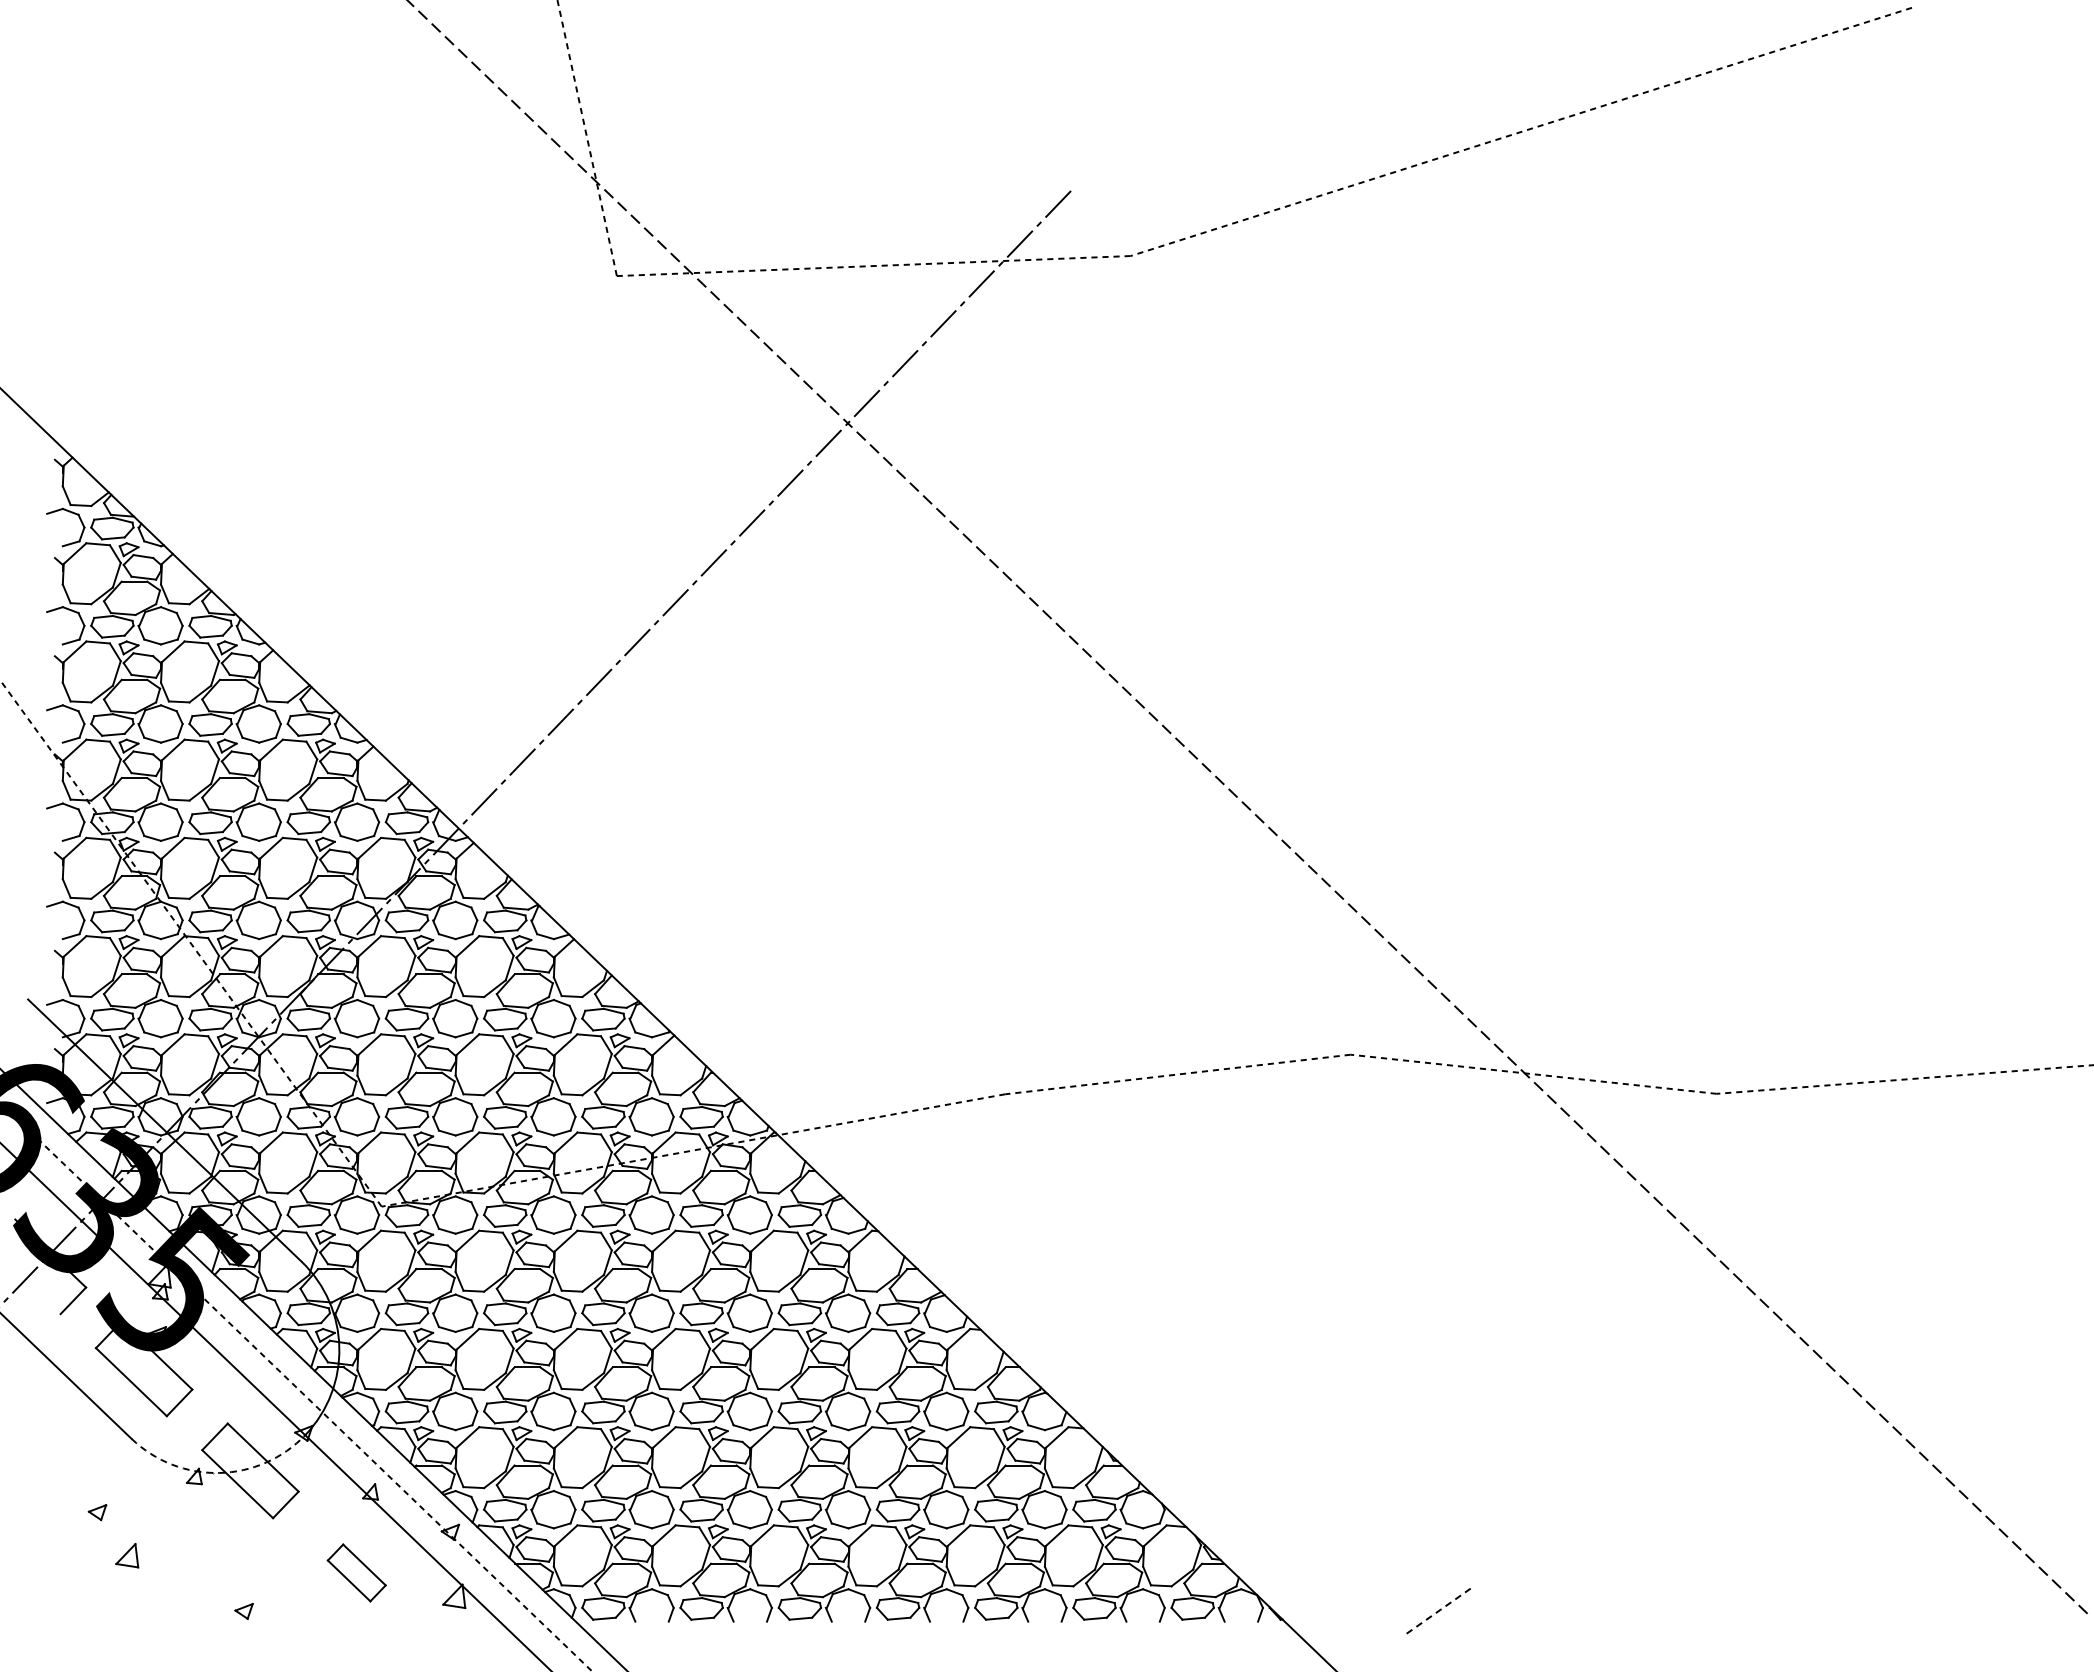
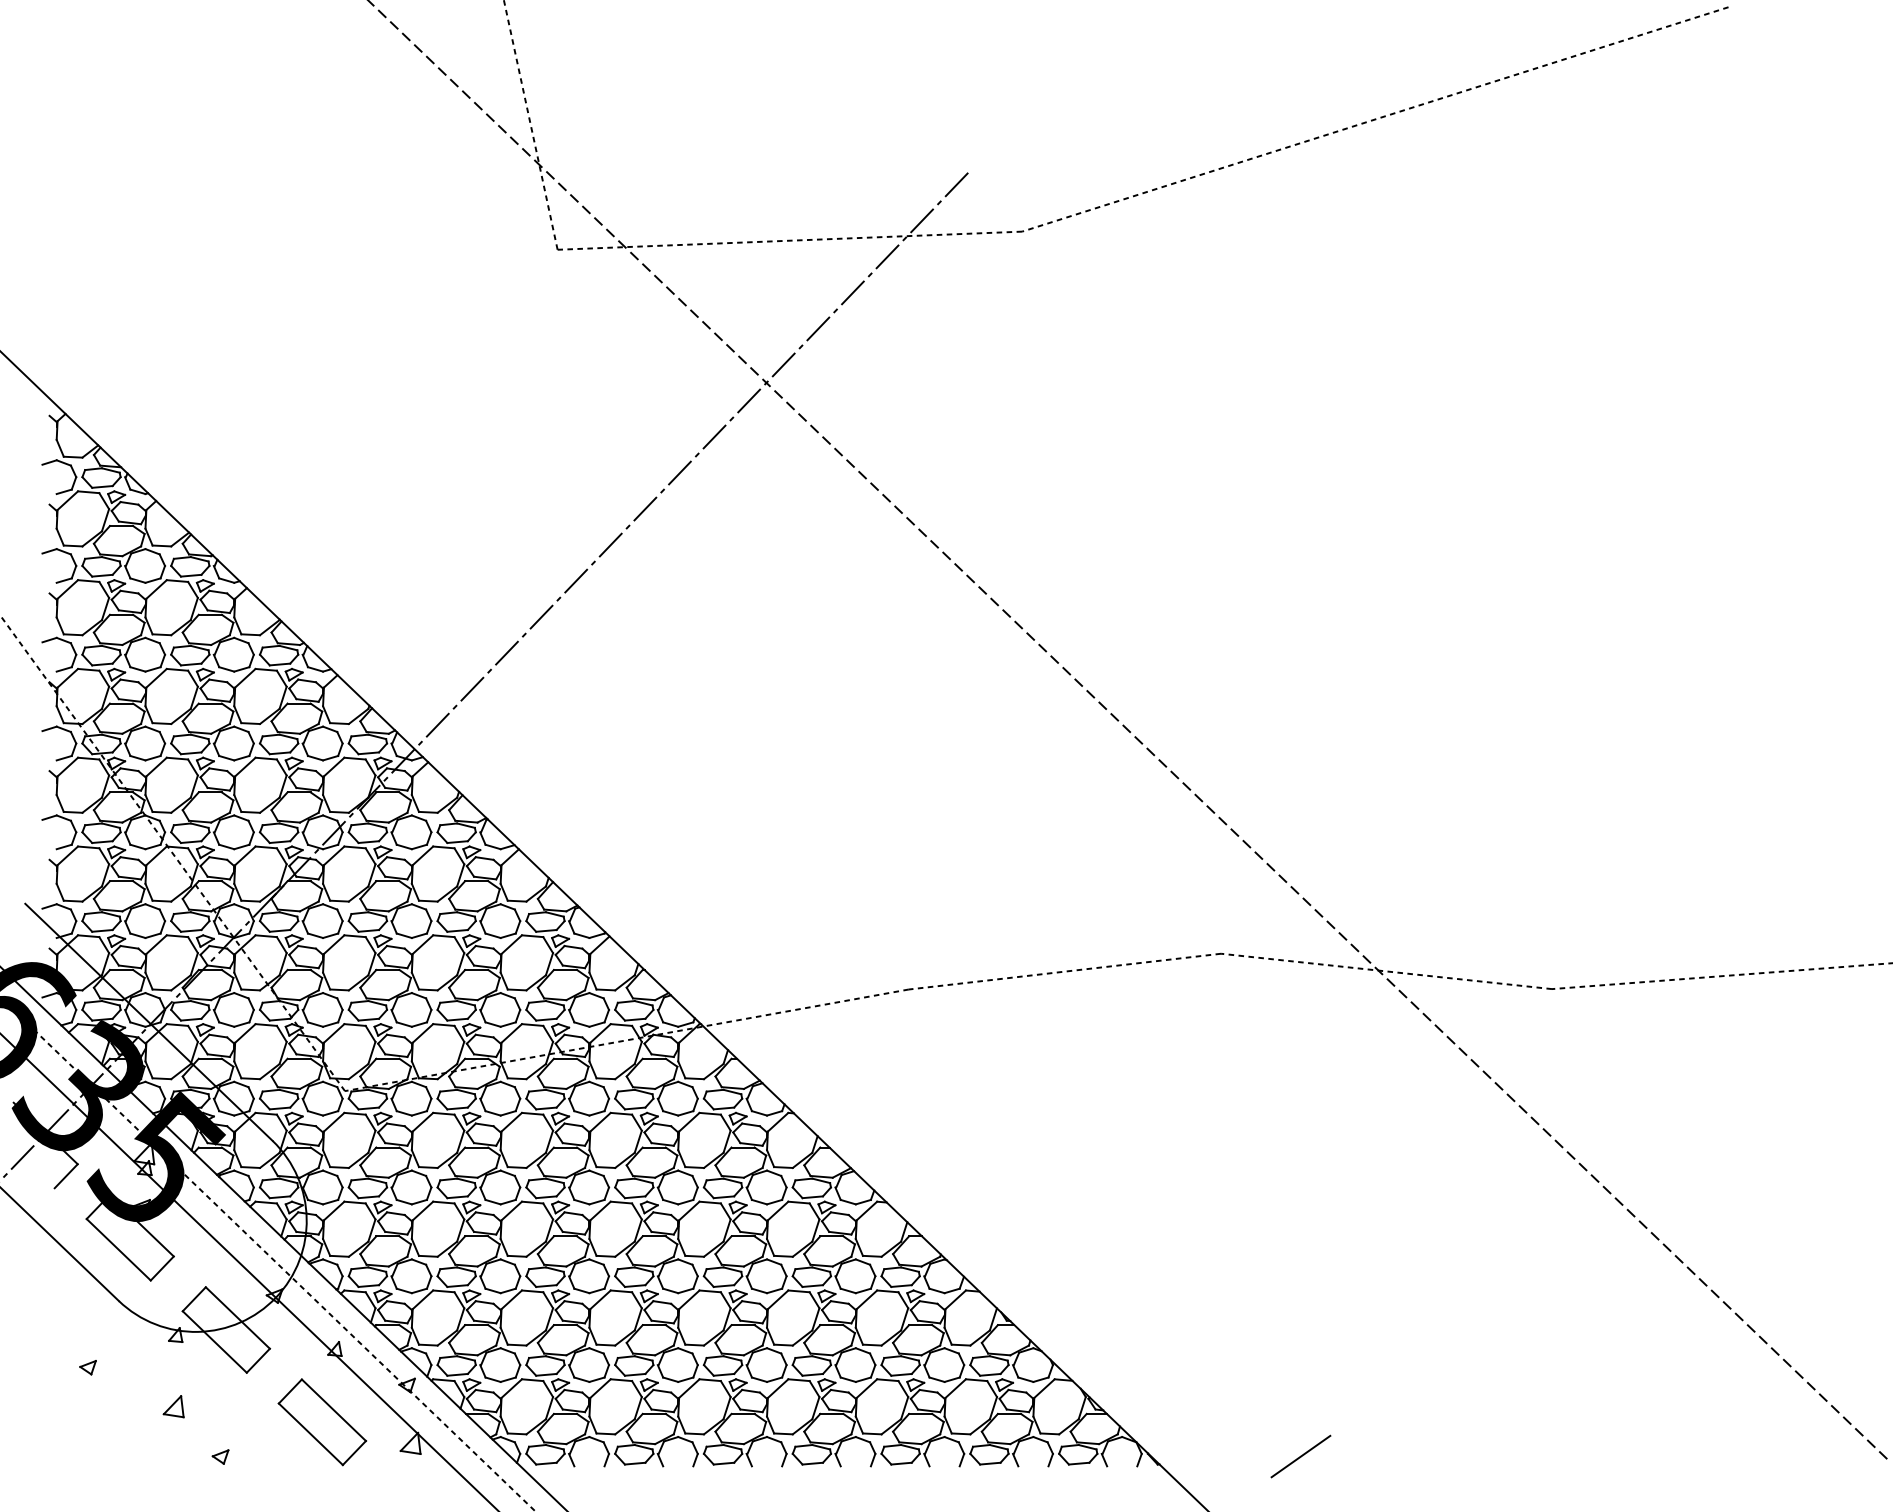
arc: (219, 1472) -> (198, 1331), dashed -> solid
part: (127, 1555) -> (173, 1406), moved
part: (356, 1572) -> (322, 1421), size x1.67
line: (1439, 1610) -> (1301, 1456), dashed -> solid

